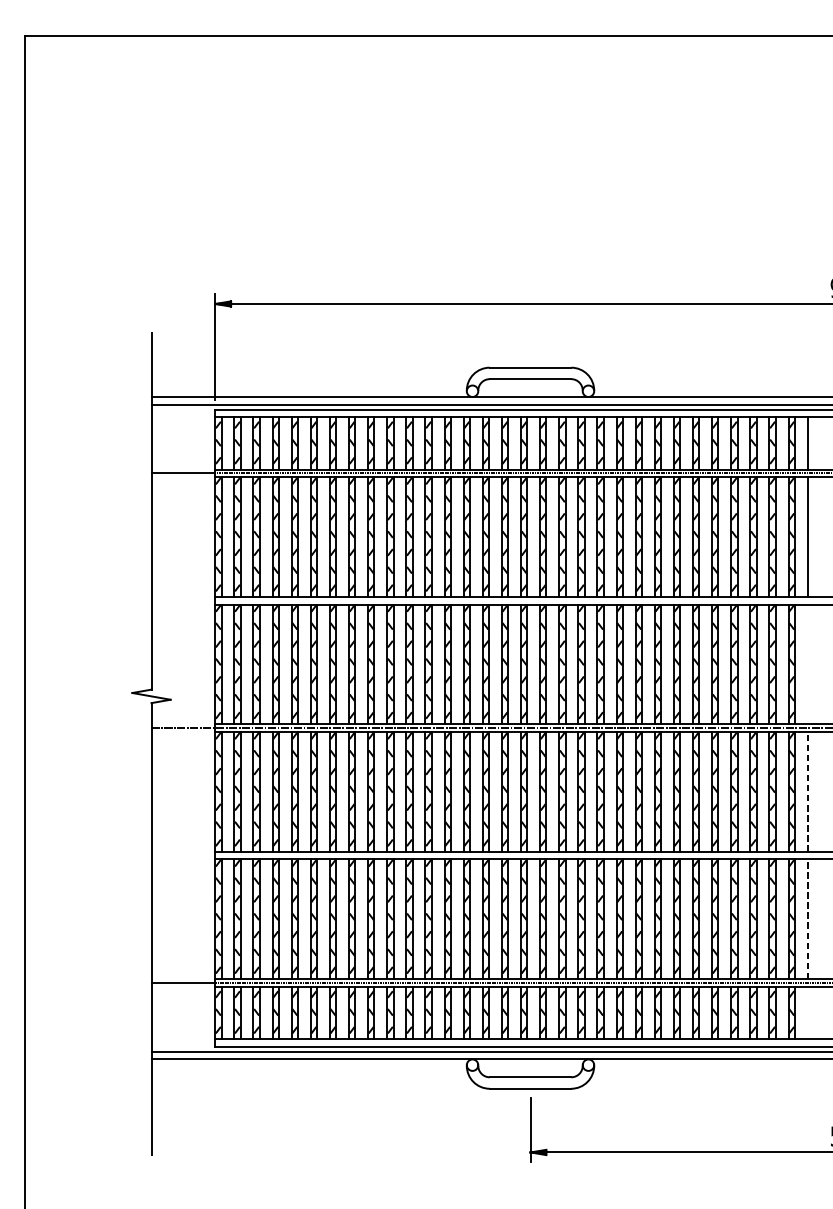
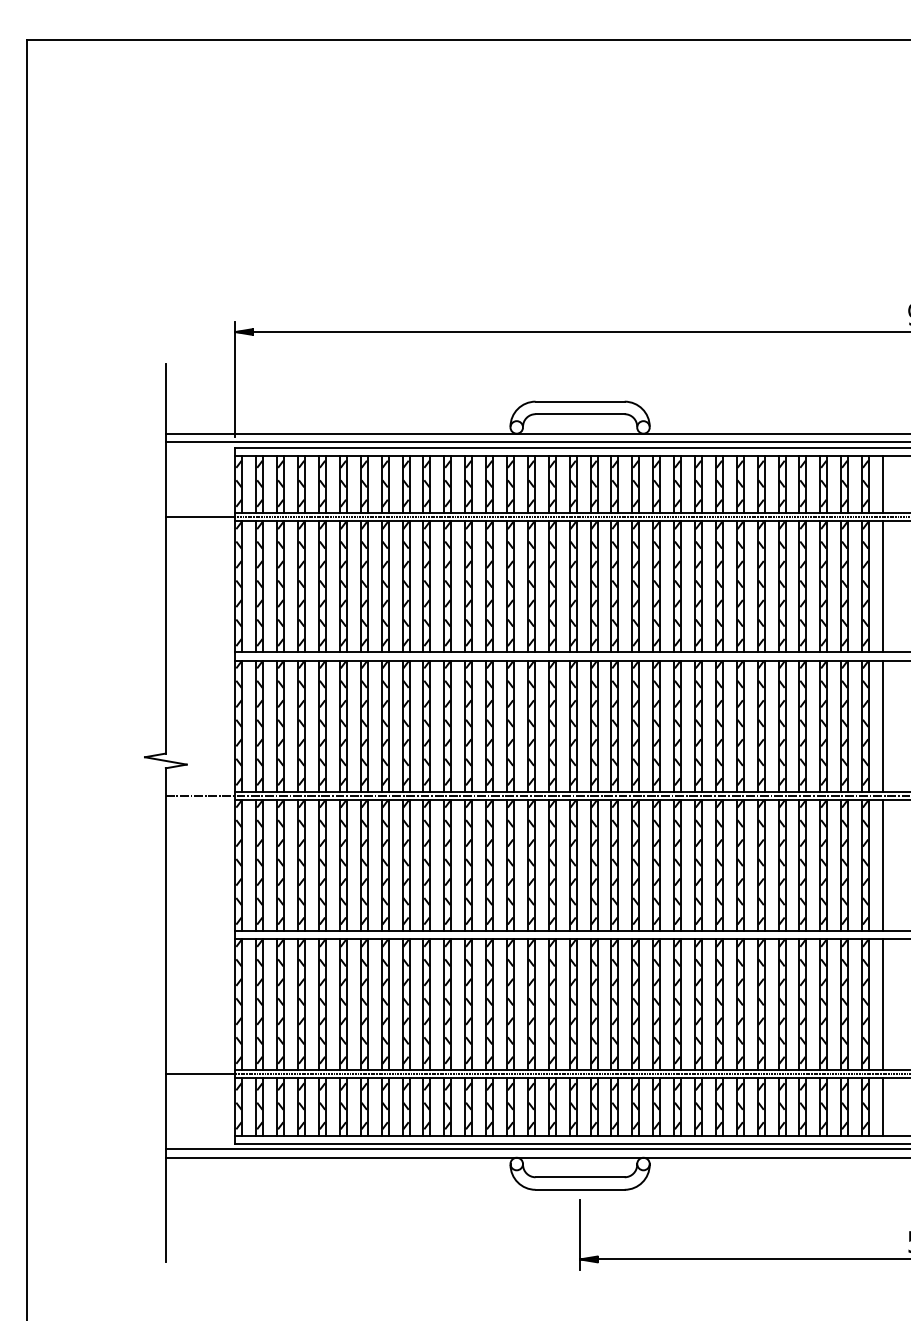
line: (807, 663) -> (882, 725), added
line: (807, 791) -> (882, 864), dashed -> solid
line: (807, 919) -> (882, 1004), dashed -> solid
line: (807, 1012) -> (882, 1106), added

